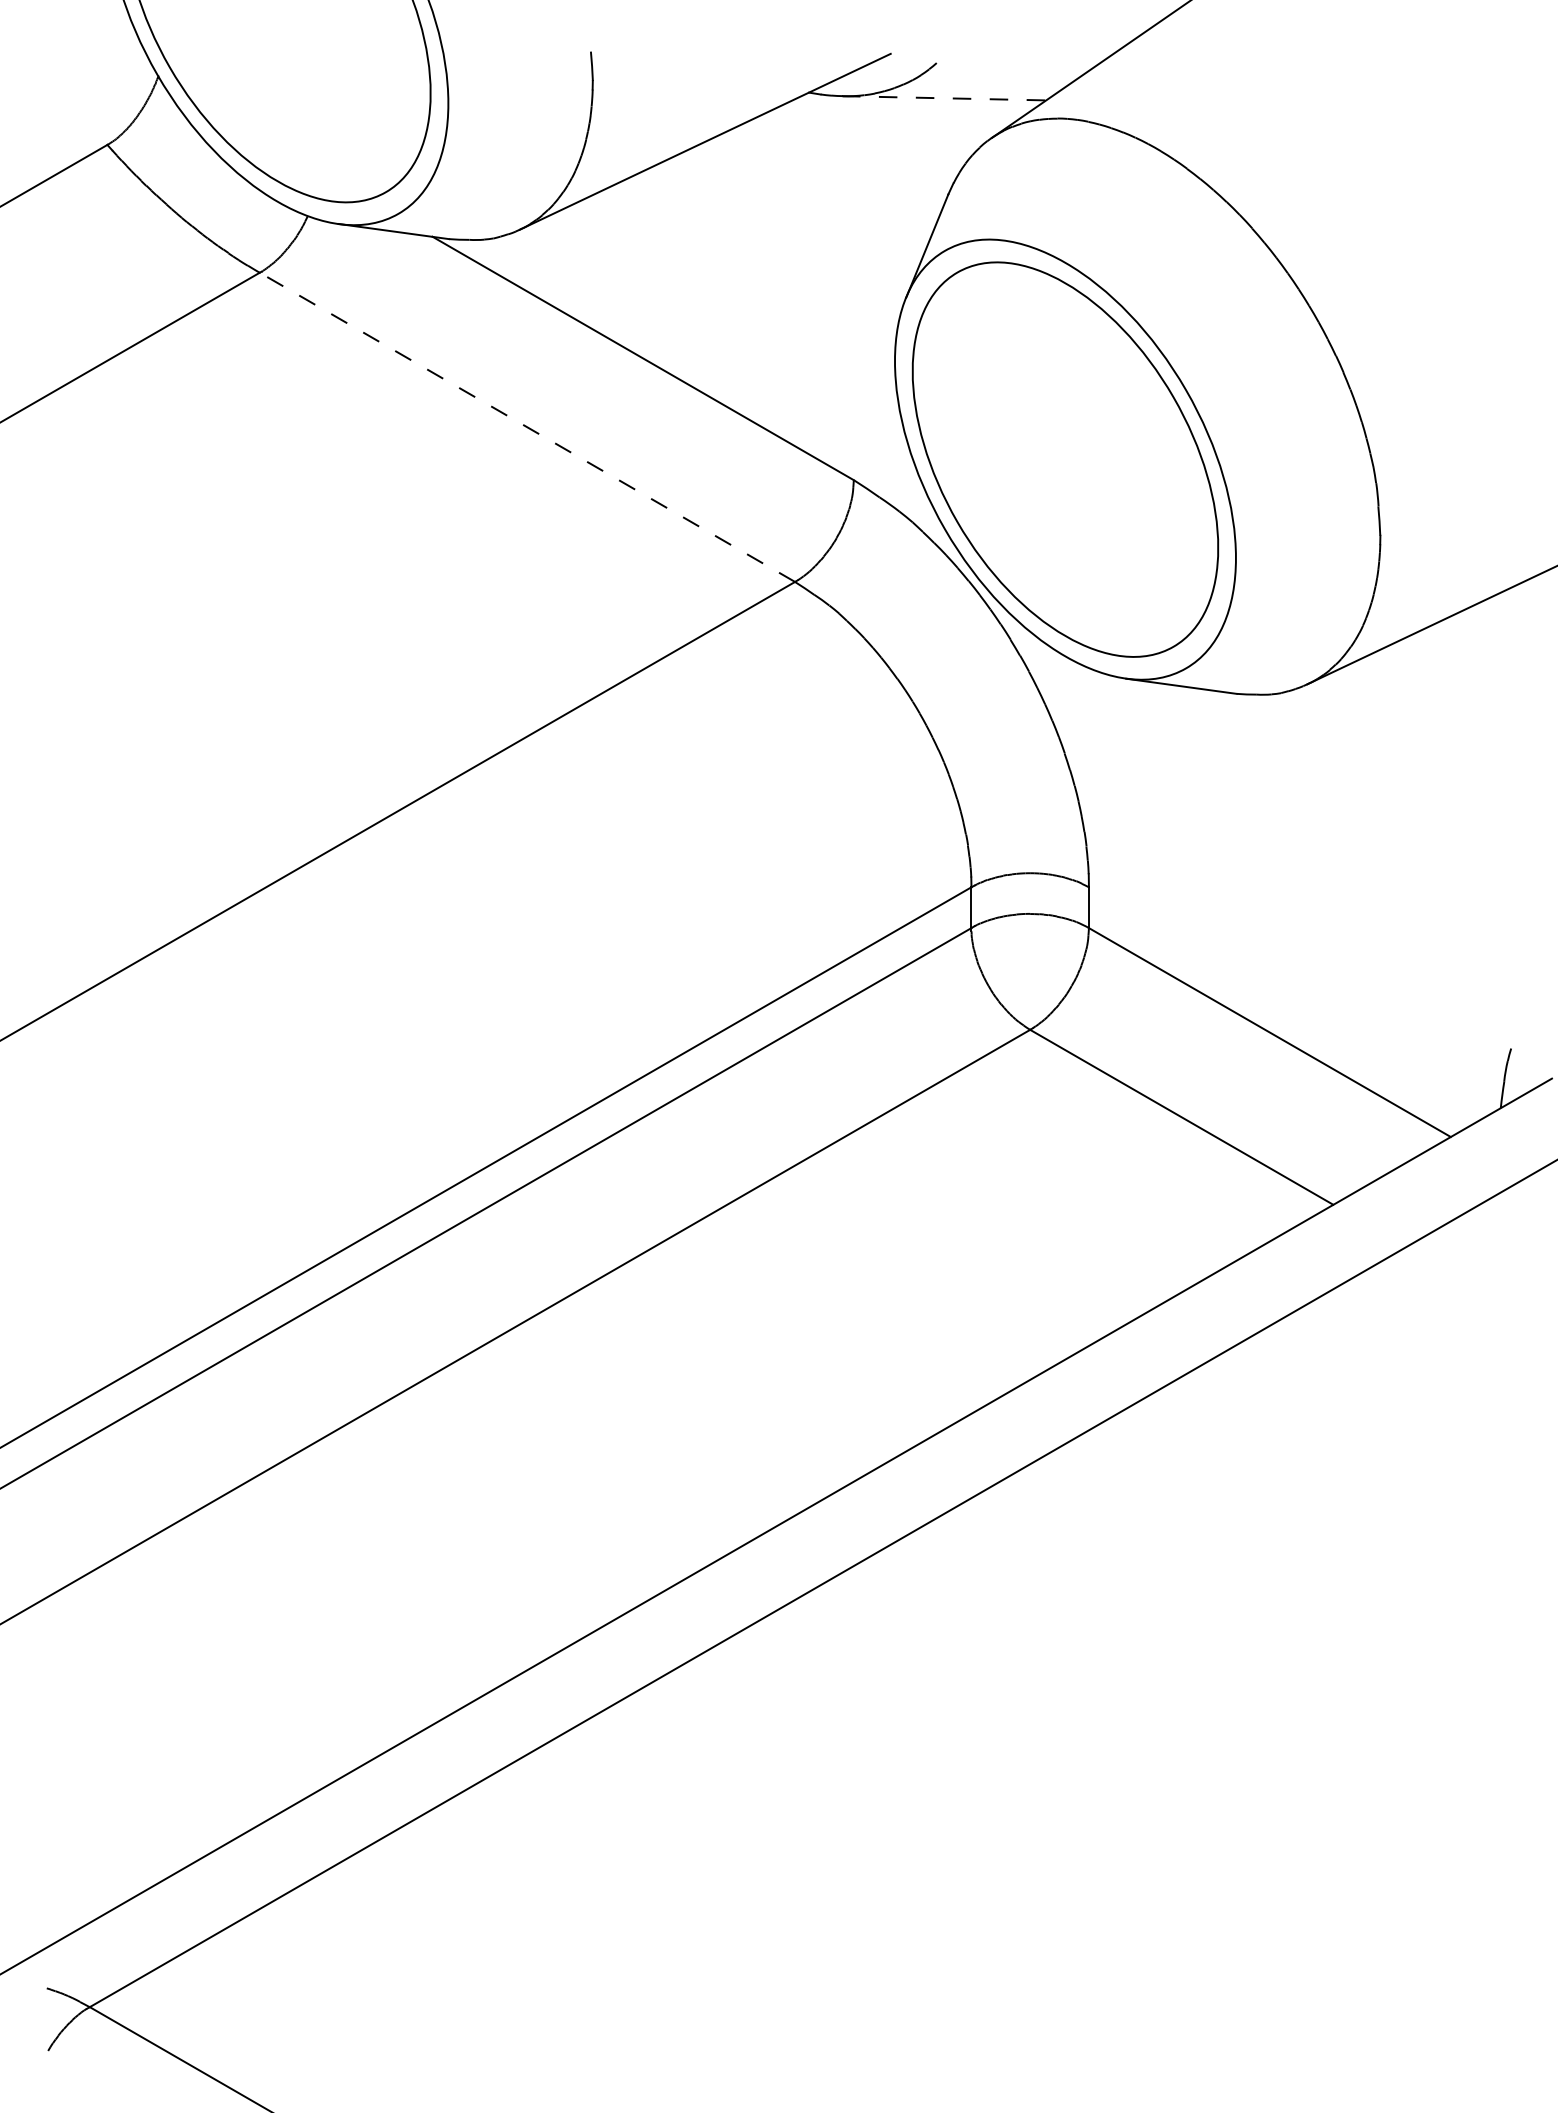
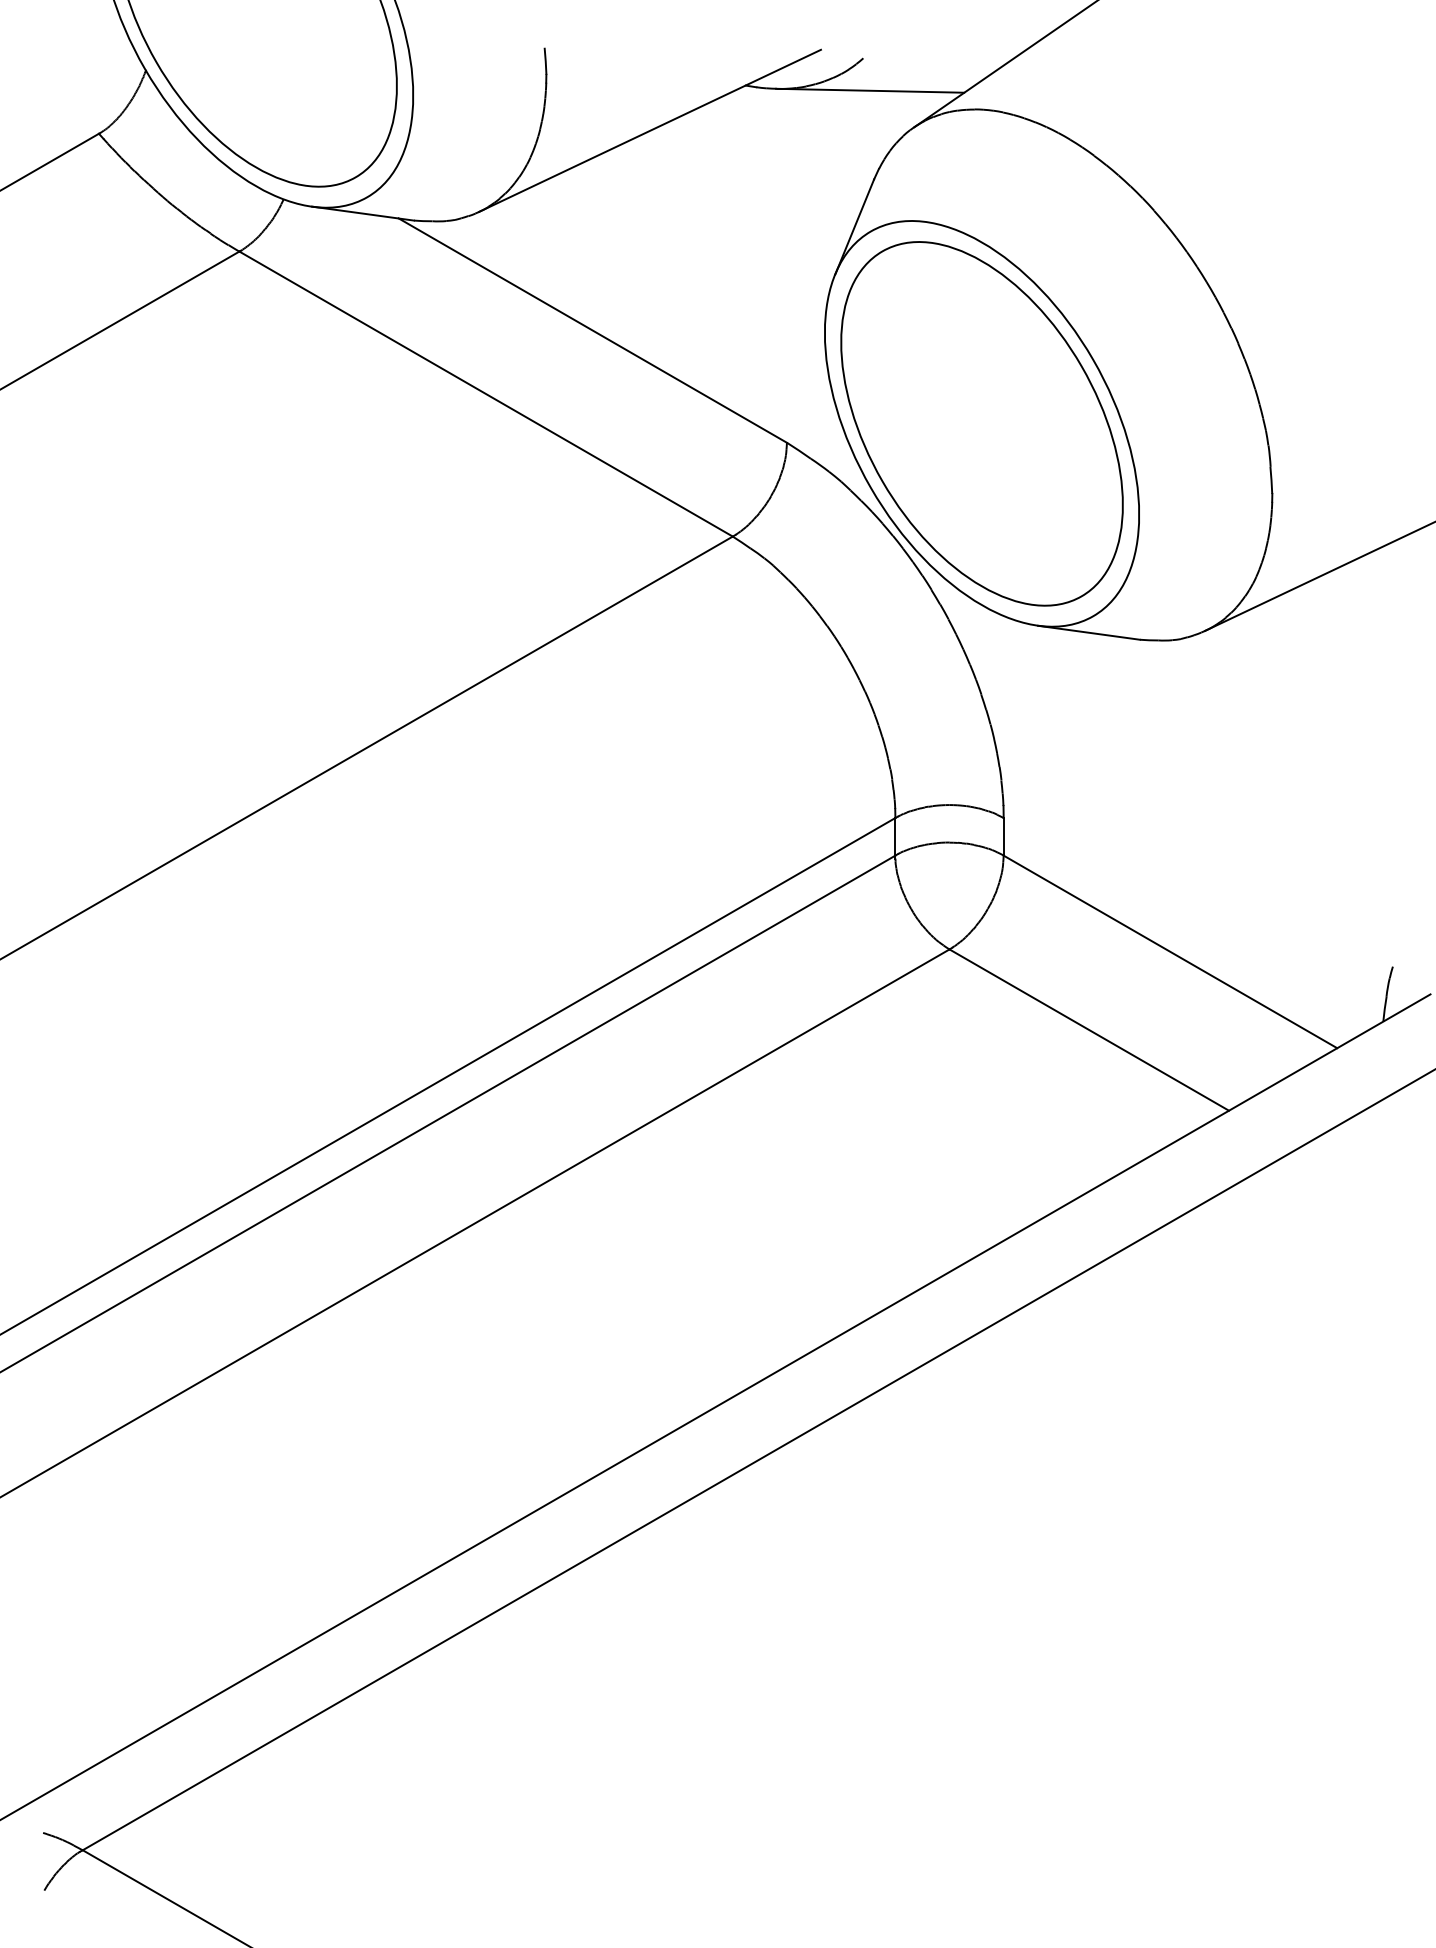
line: (944, 97) -> (870, 90), dashed -> solid
line: (527, 427) -> (486, 394), dashed -> solid

